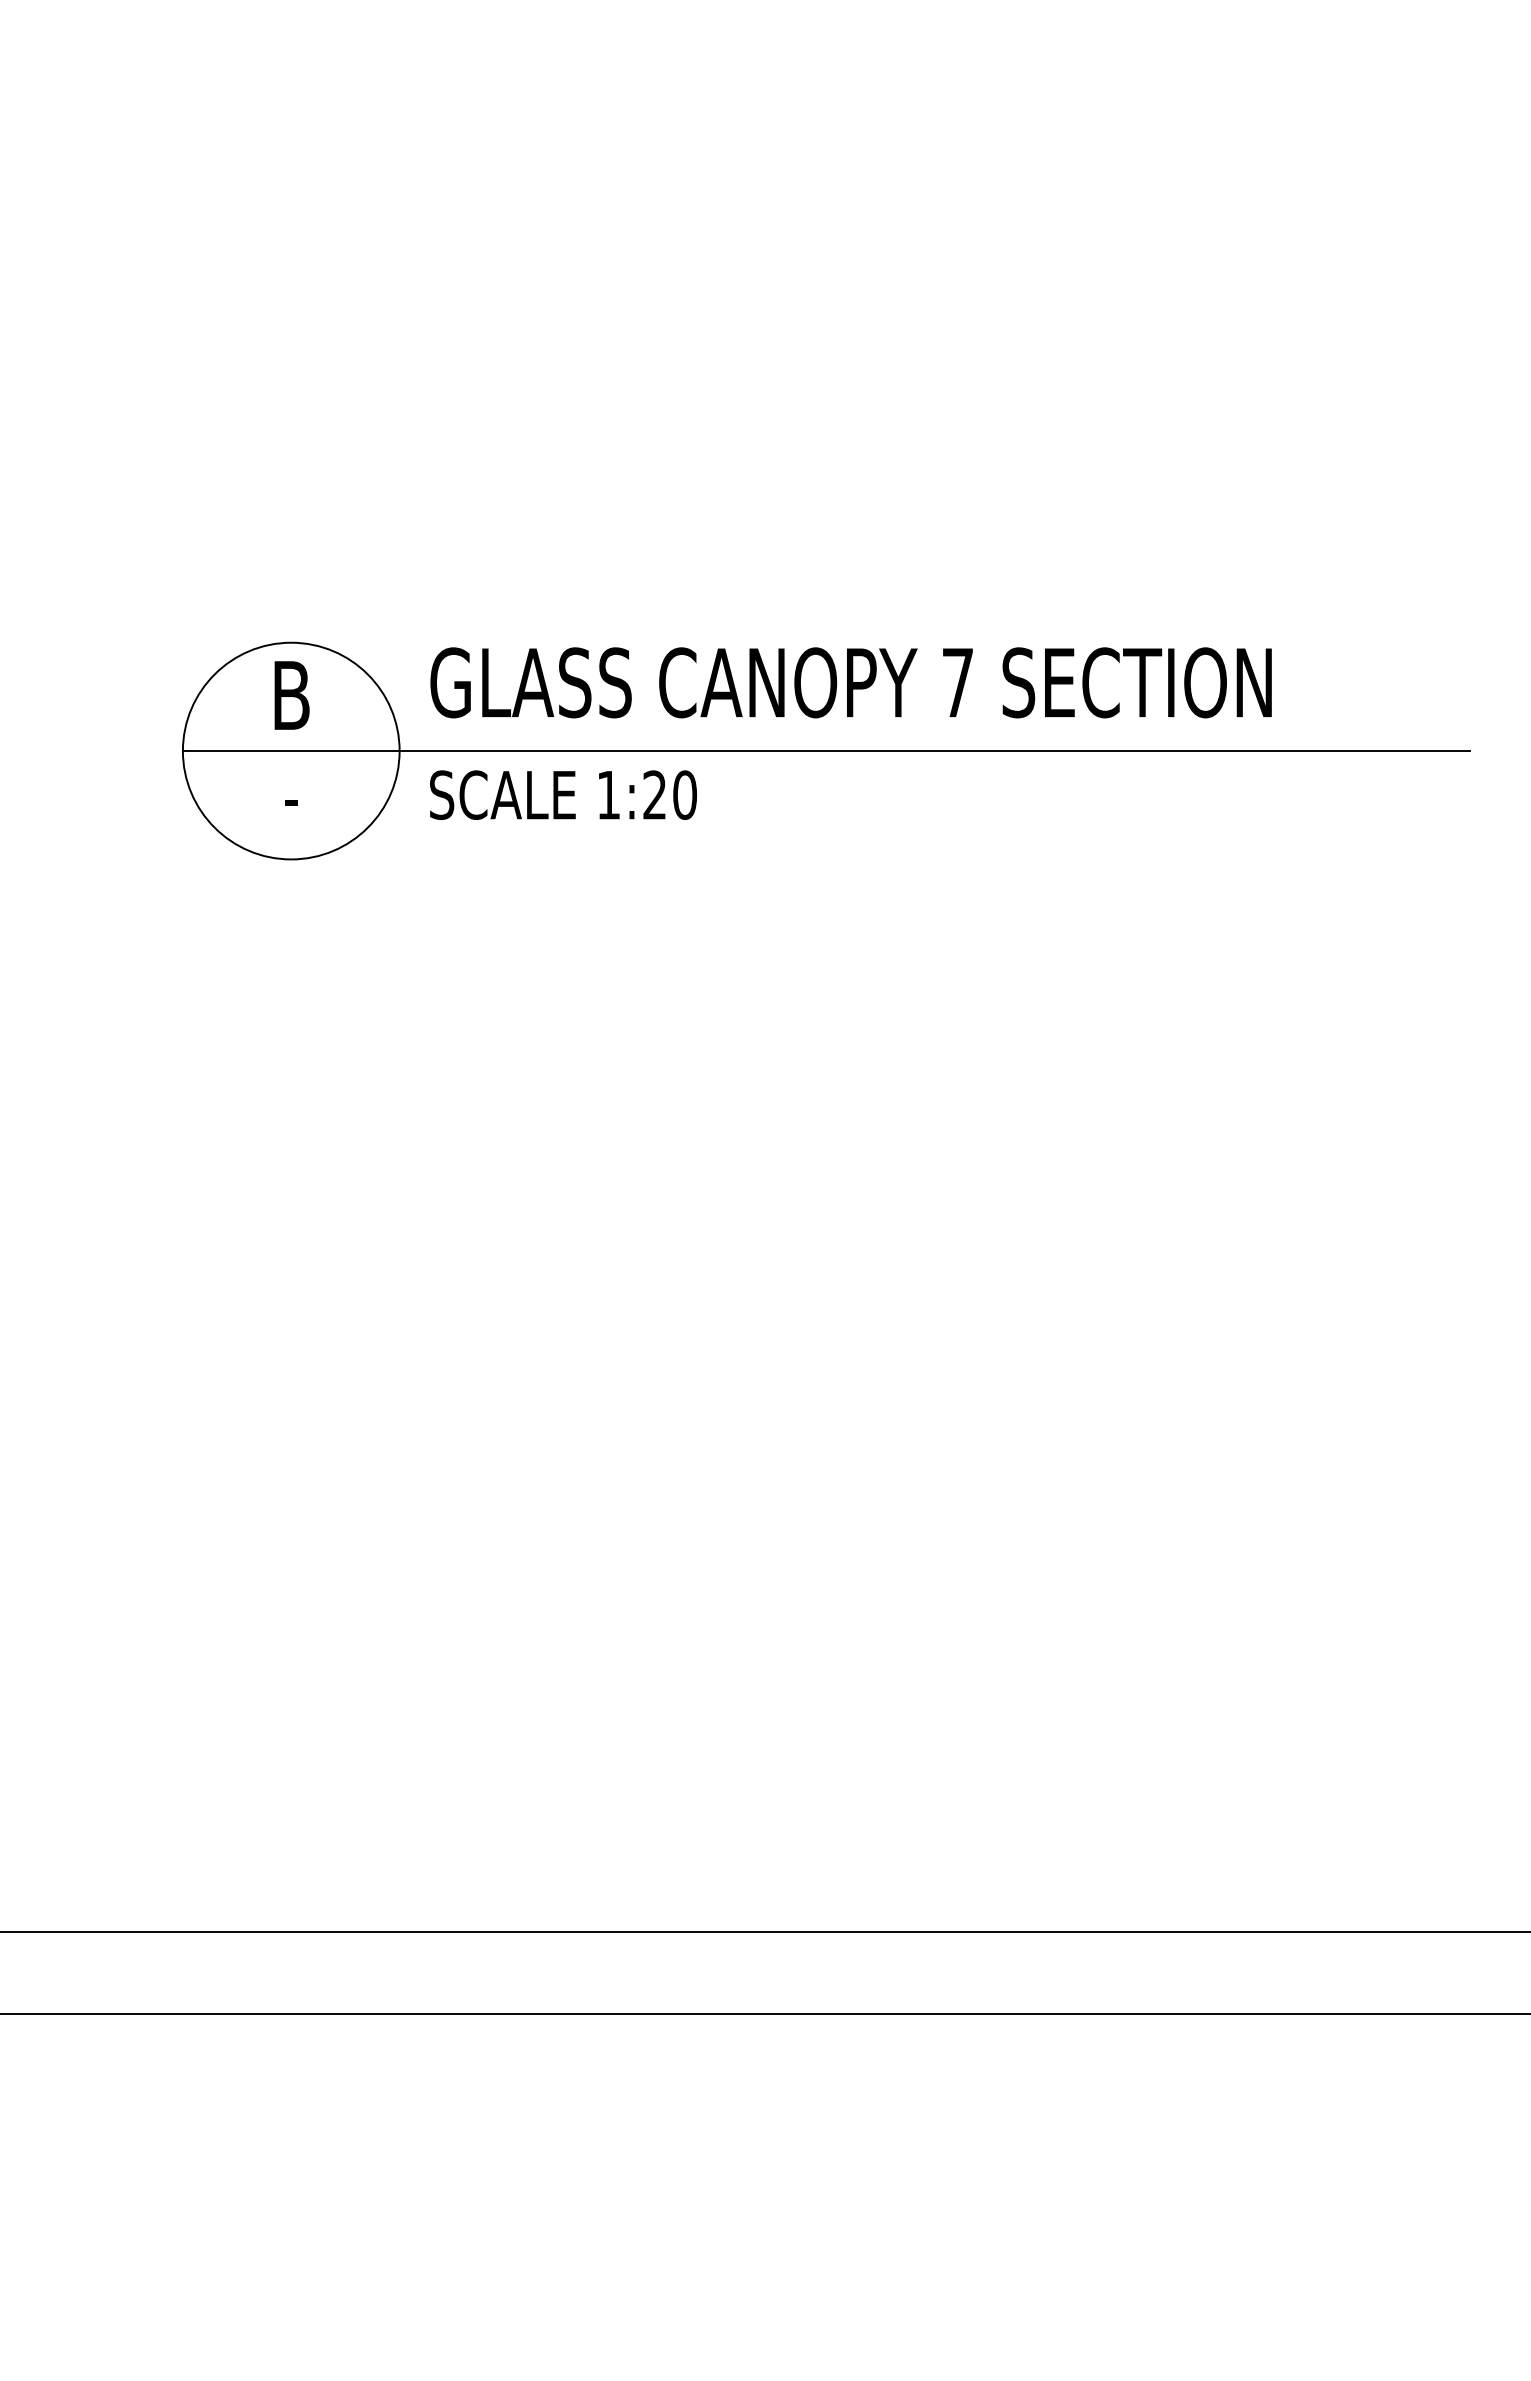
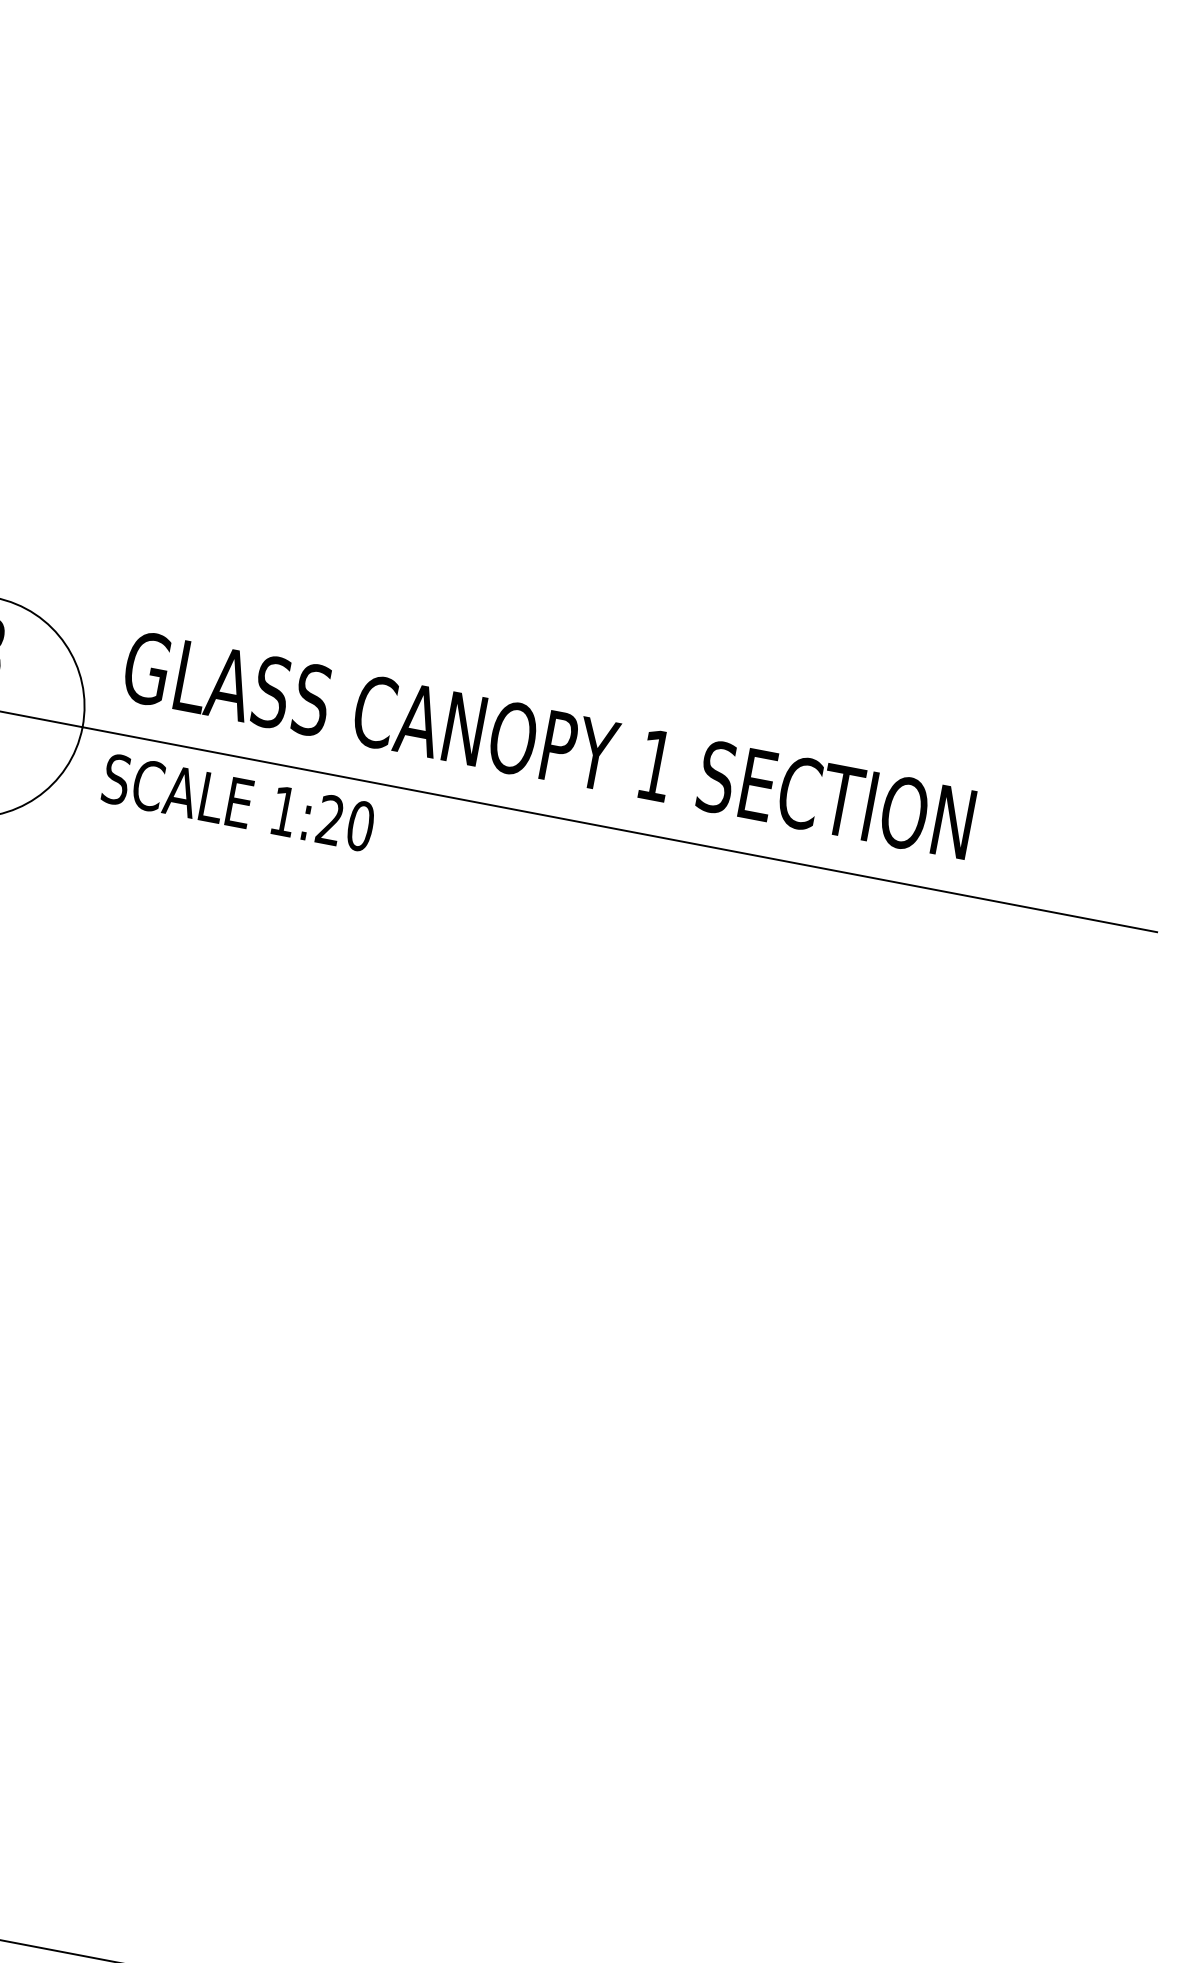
text: (957, 682) -> (655, 765), 7 -> 1

